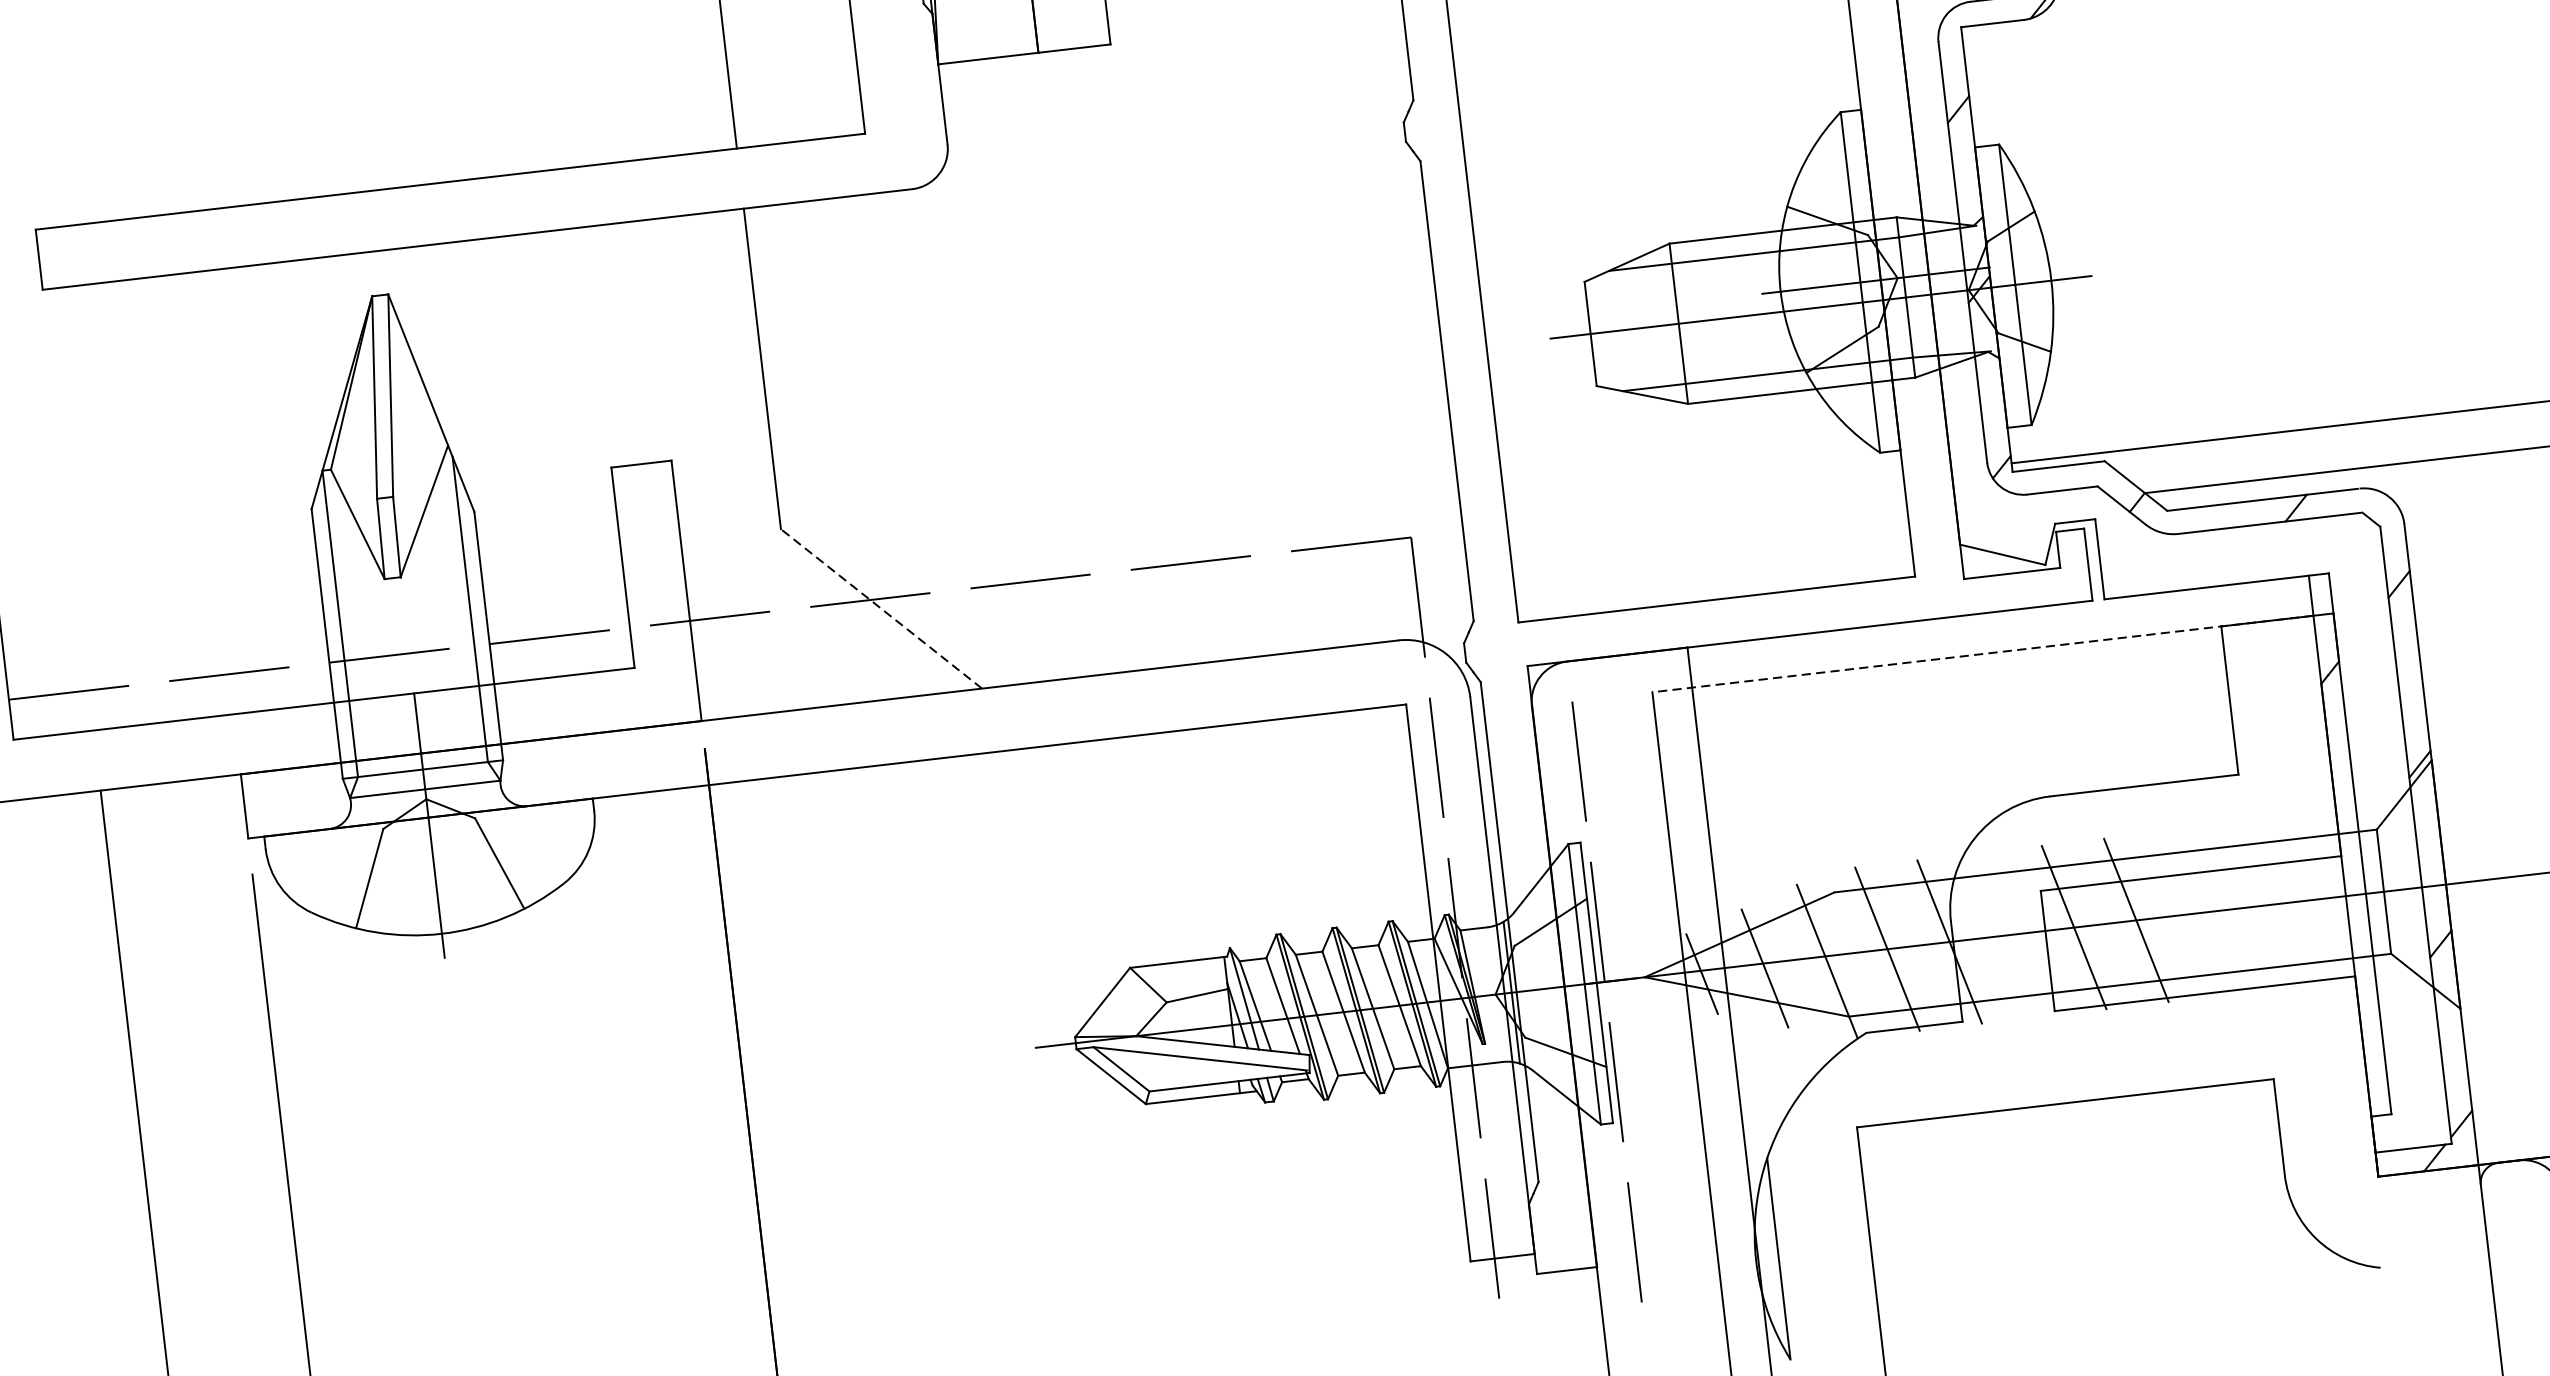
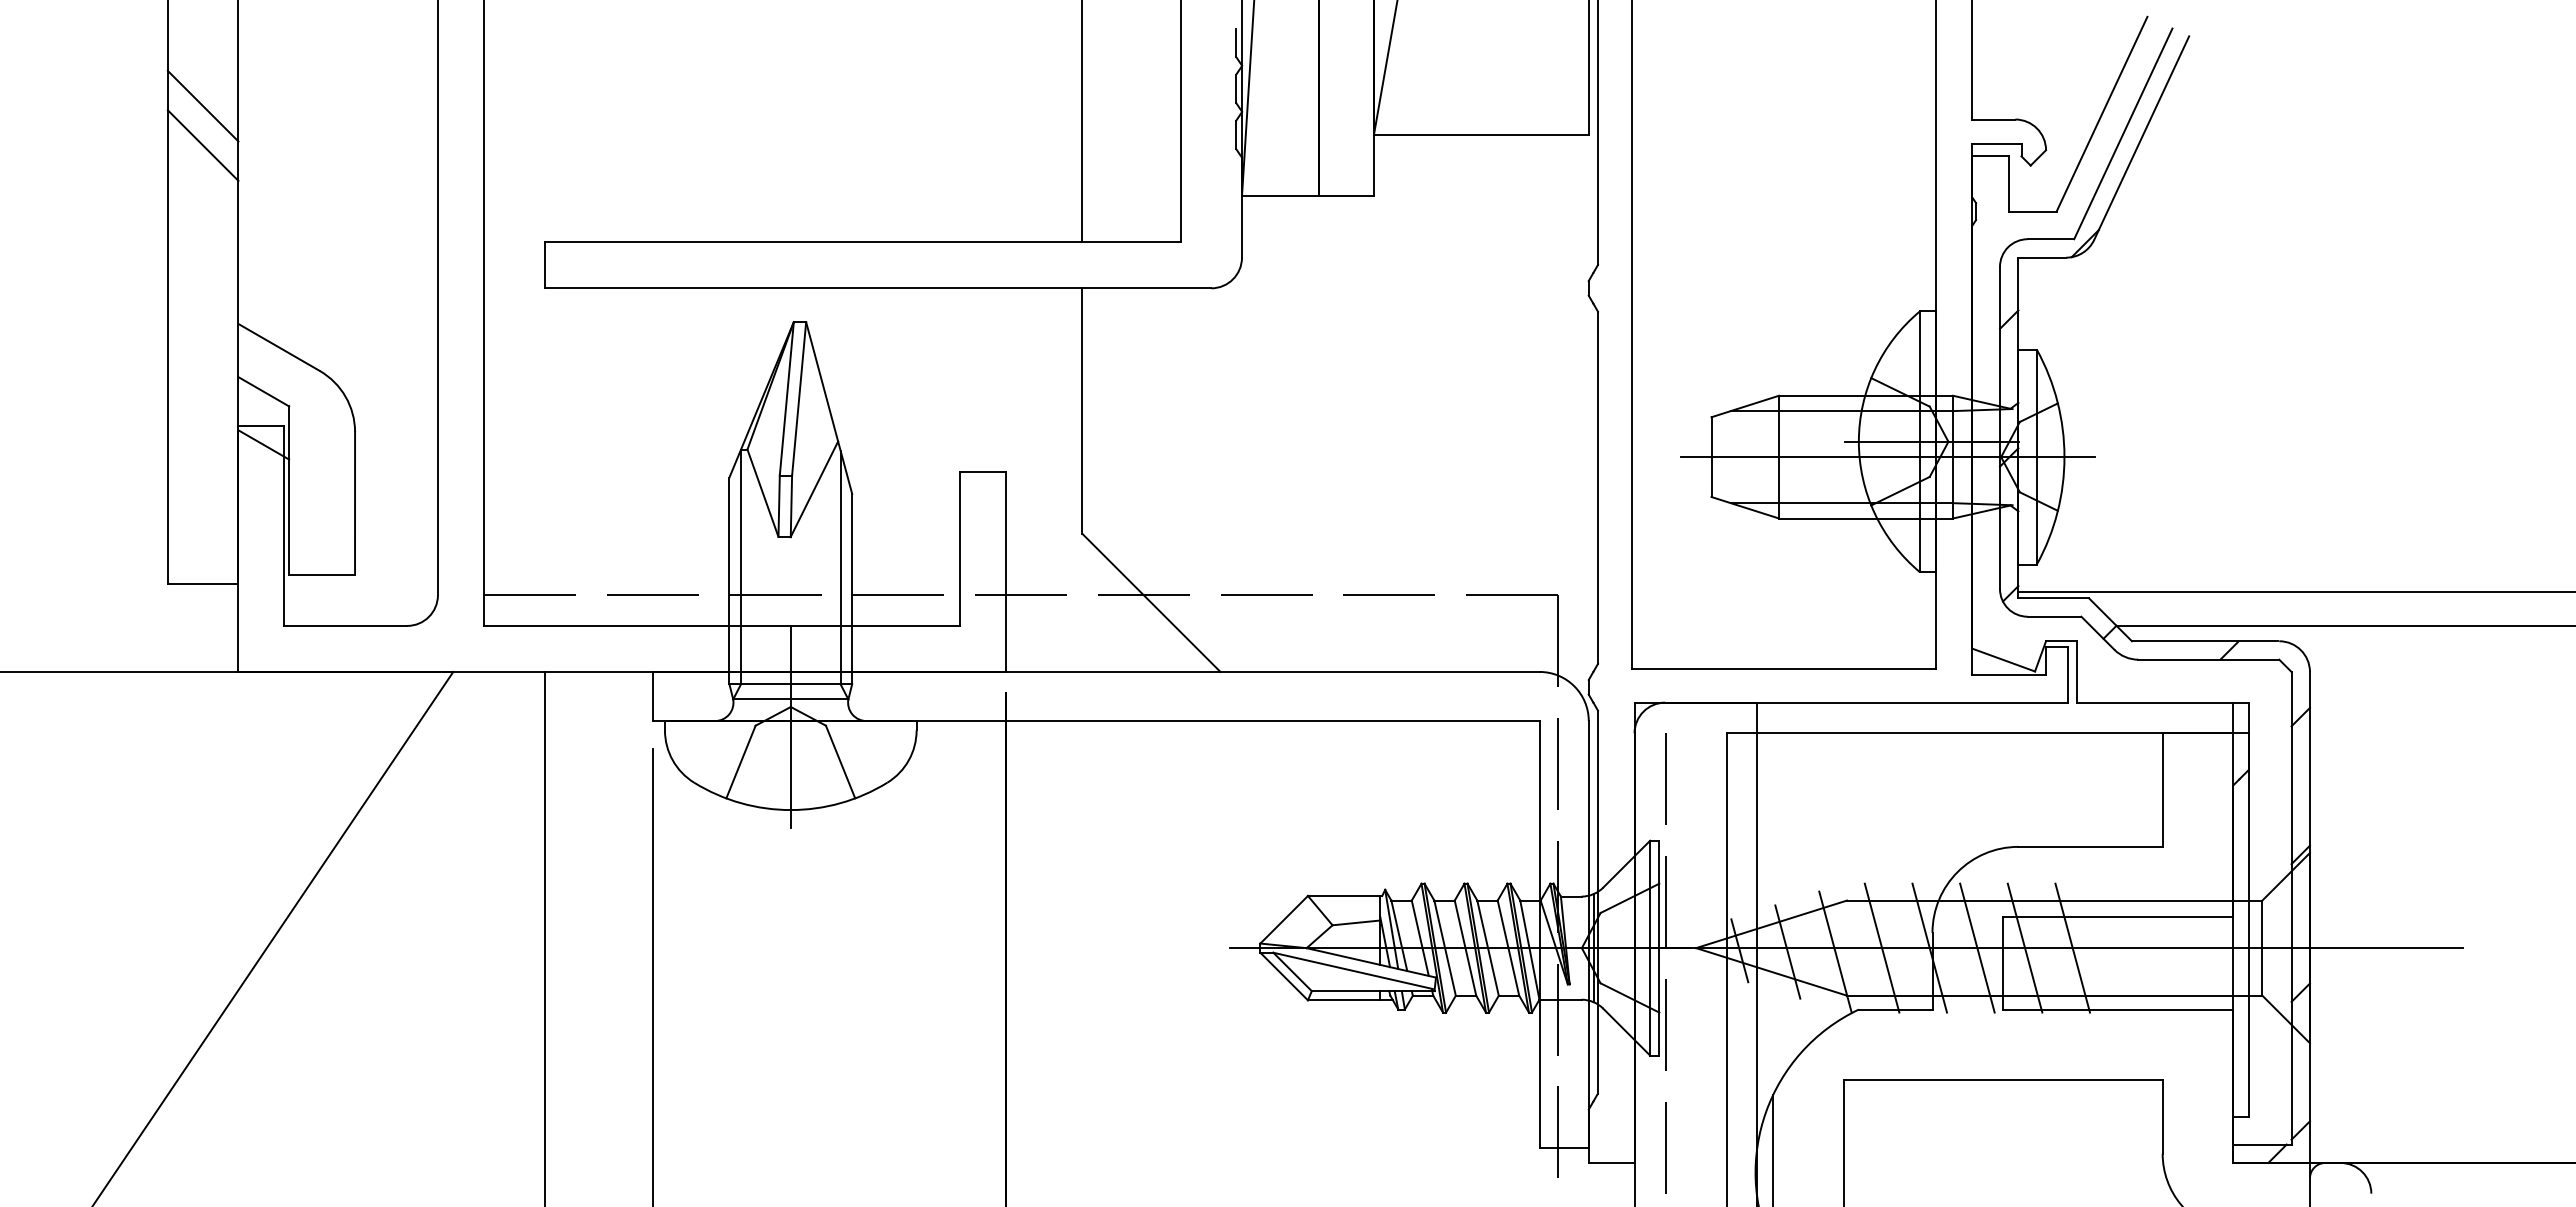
line: (881, 608) -> (1151, 602), dashed -> solid
line: (1982, 654) -> (1979, 733), dashed -> solid
line: (2011, 933) -> (1977, 947), added

